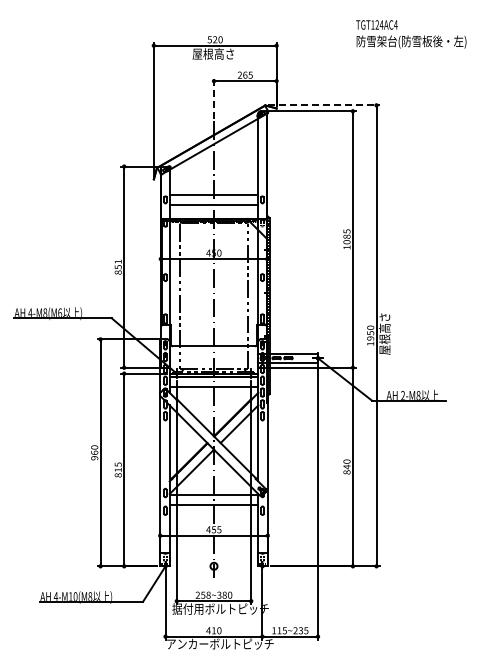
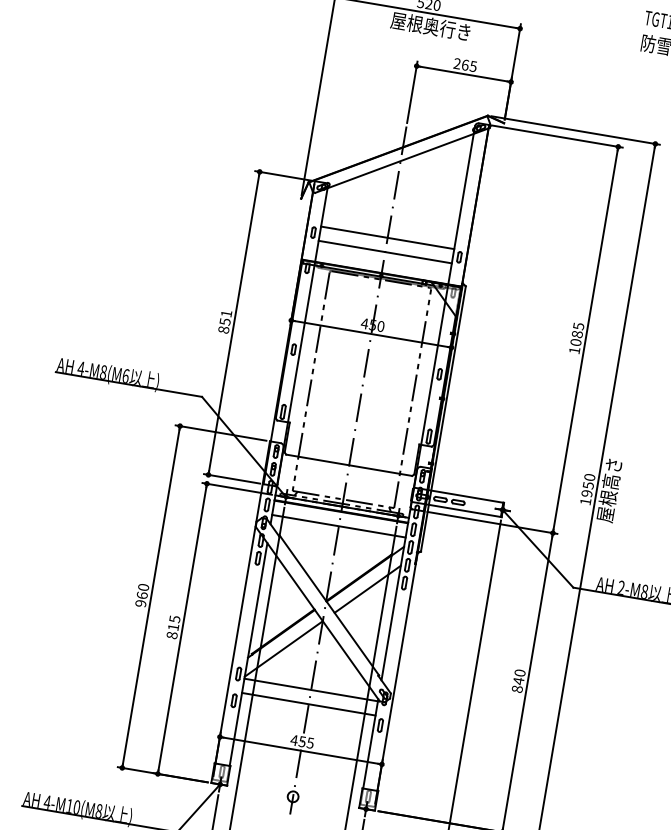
text: (229, 53) -> (447, 28), 屋根高さ -> 屋根奥行き
line: (214, 98) -> (413, 92), dashed -> solid
line: (323, 105) -> (575, 130), dashed -> solid

